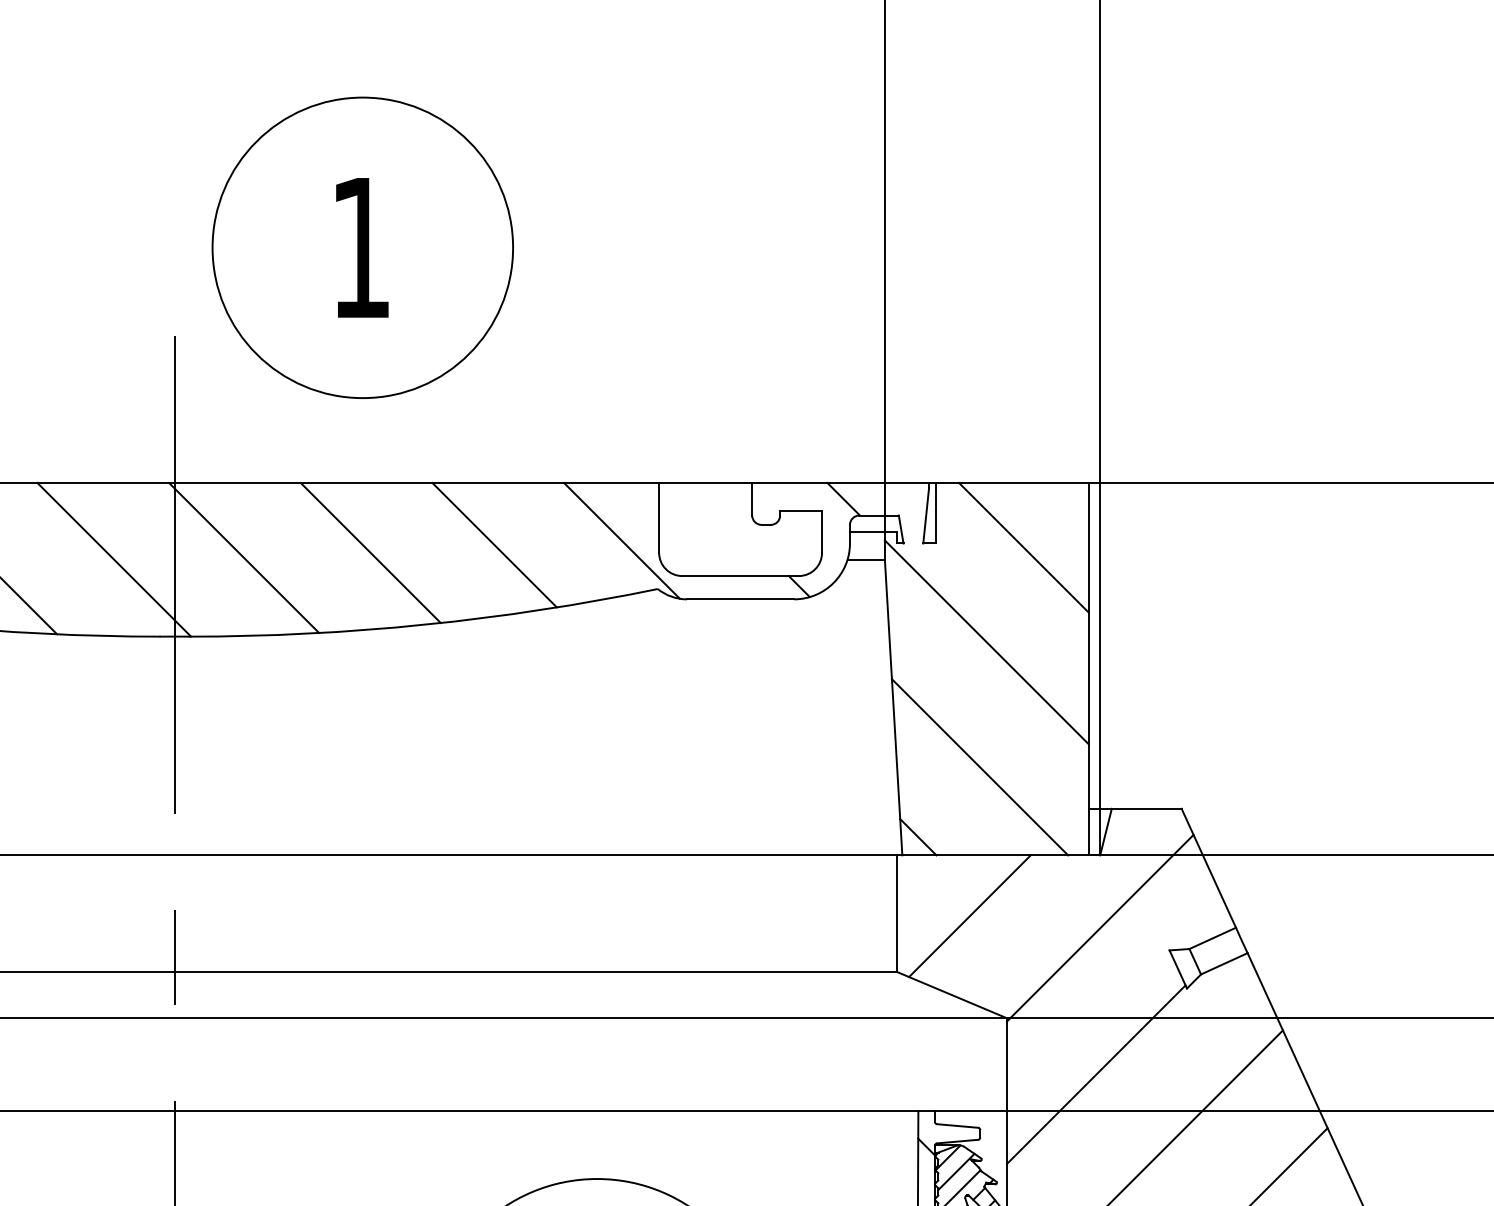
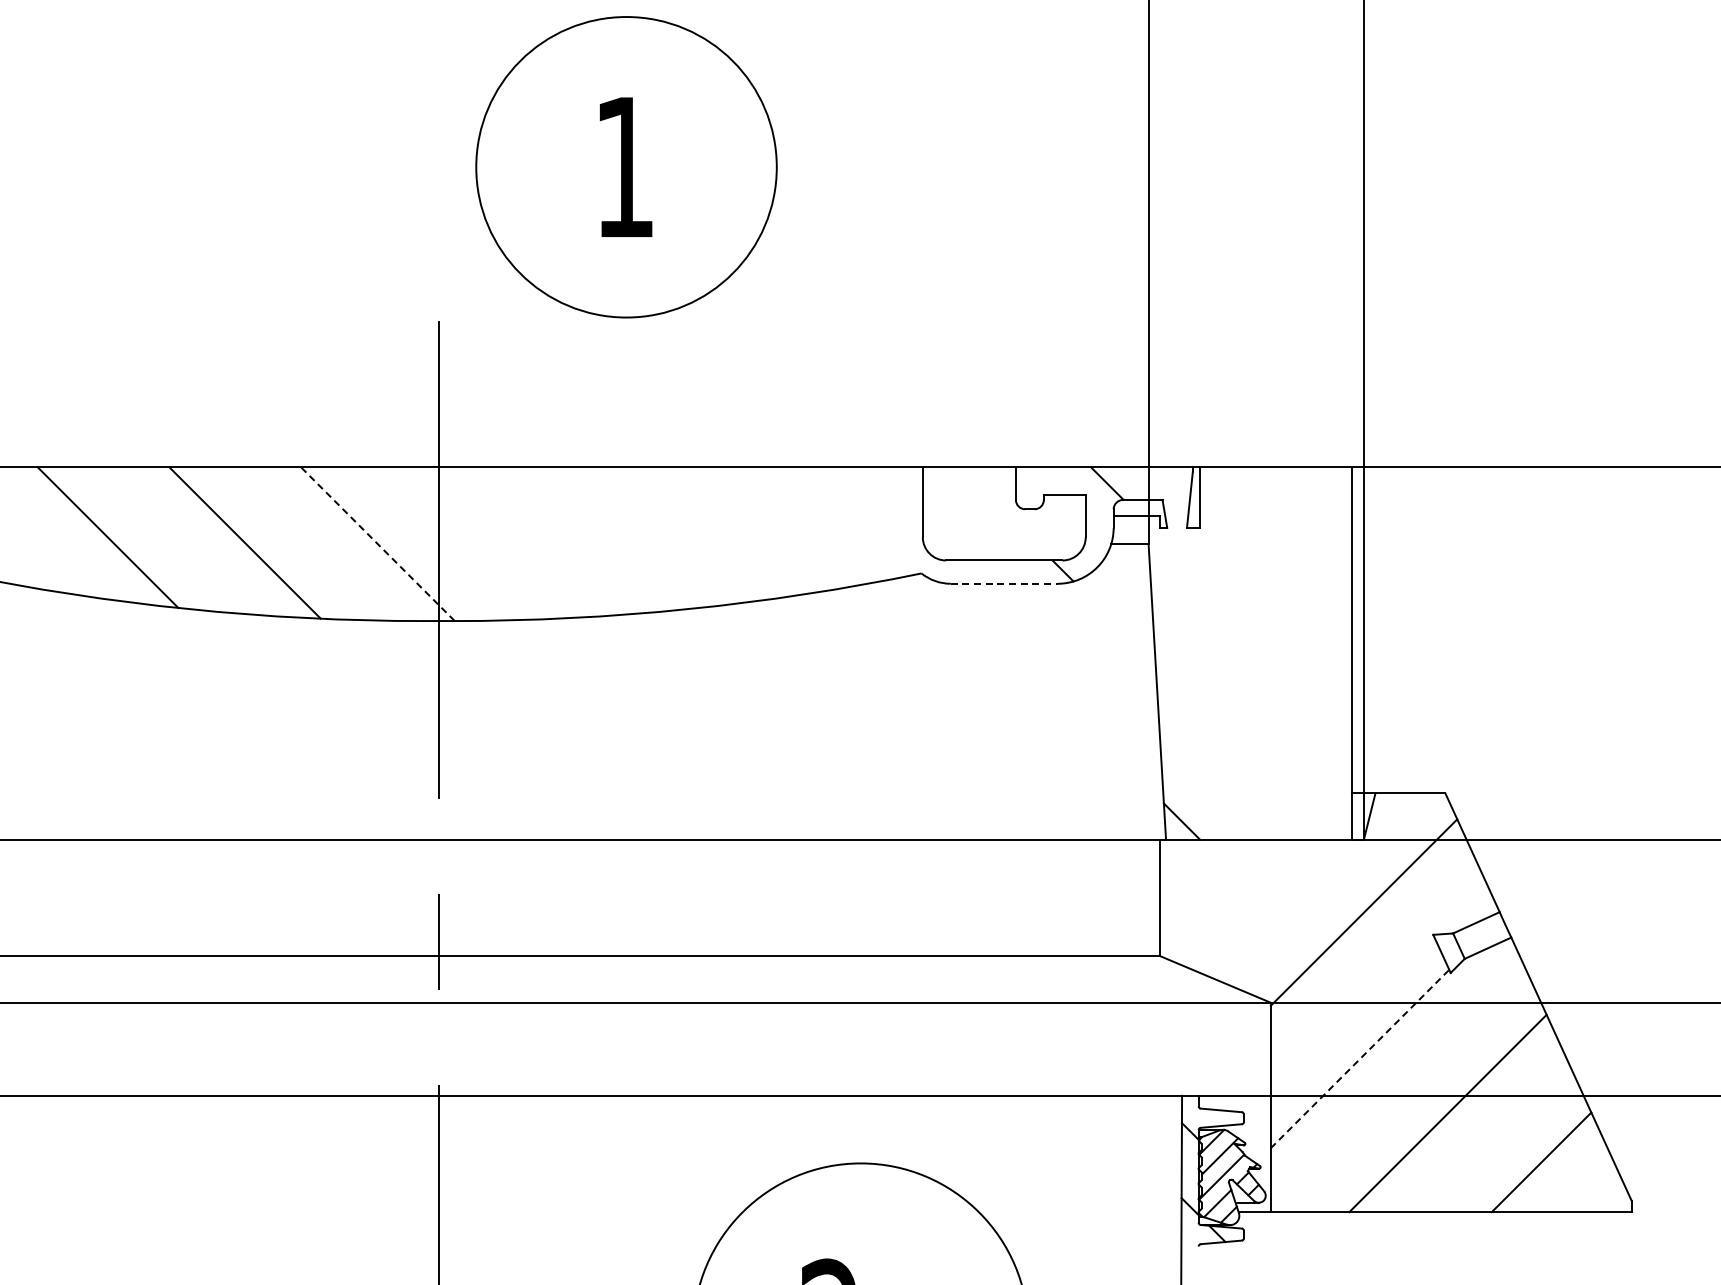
part: (362, 248) -> (626, 167), moved
line: (621, 541) -> (885, 525), removed
line: (494, 545) -> (758, 529), removed
line: (1023, 547) -> (1287, 531), removed
line: (370, 553) -> (634, 537), removed
line: (243, 558) -> (507, 542), removed
line: (113, 560) -> (377, 544), solid -> dashed
line: (740, 599) -> (1004, 583), solid -> dashed
line: (986, 642) -> (1250, 626), removed
line: (979, 767) -> (1243, 751), removed
line: (969, 916) -> (1233, 900), removed
line: (1096, 1074) -> (1360, 1058), solid -> dashed

